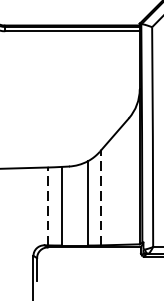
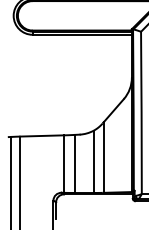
line: (101, 197) -> (103, 157), dashed -> solid
line: (47, 206) -> (63, 164), dashed -> solid

